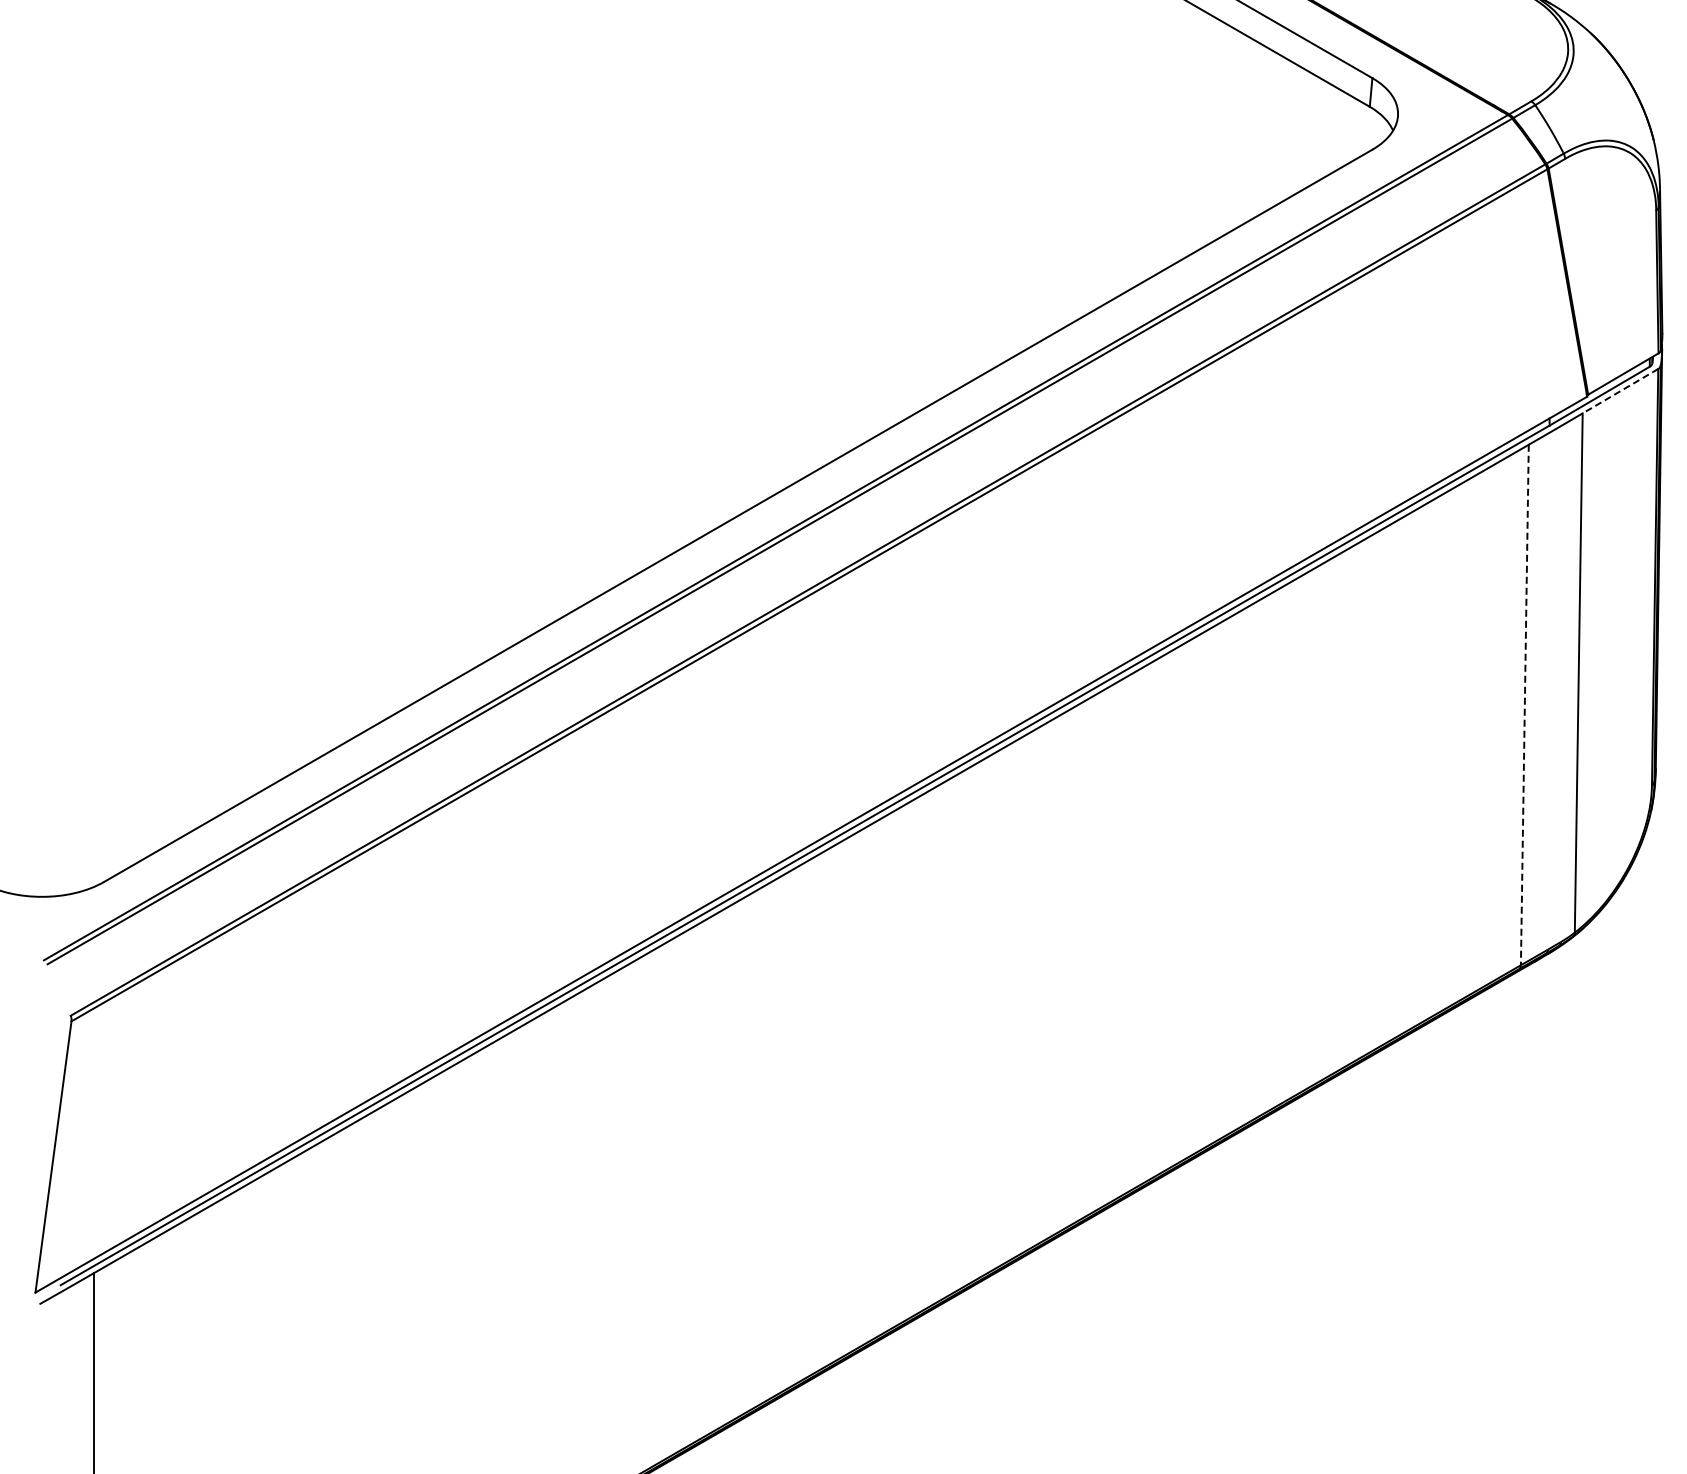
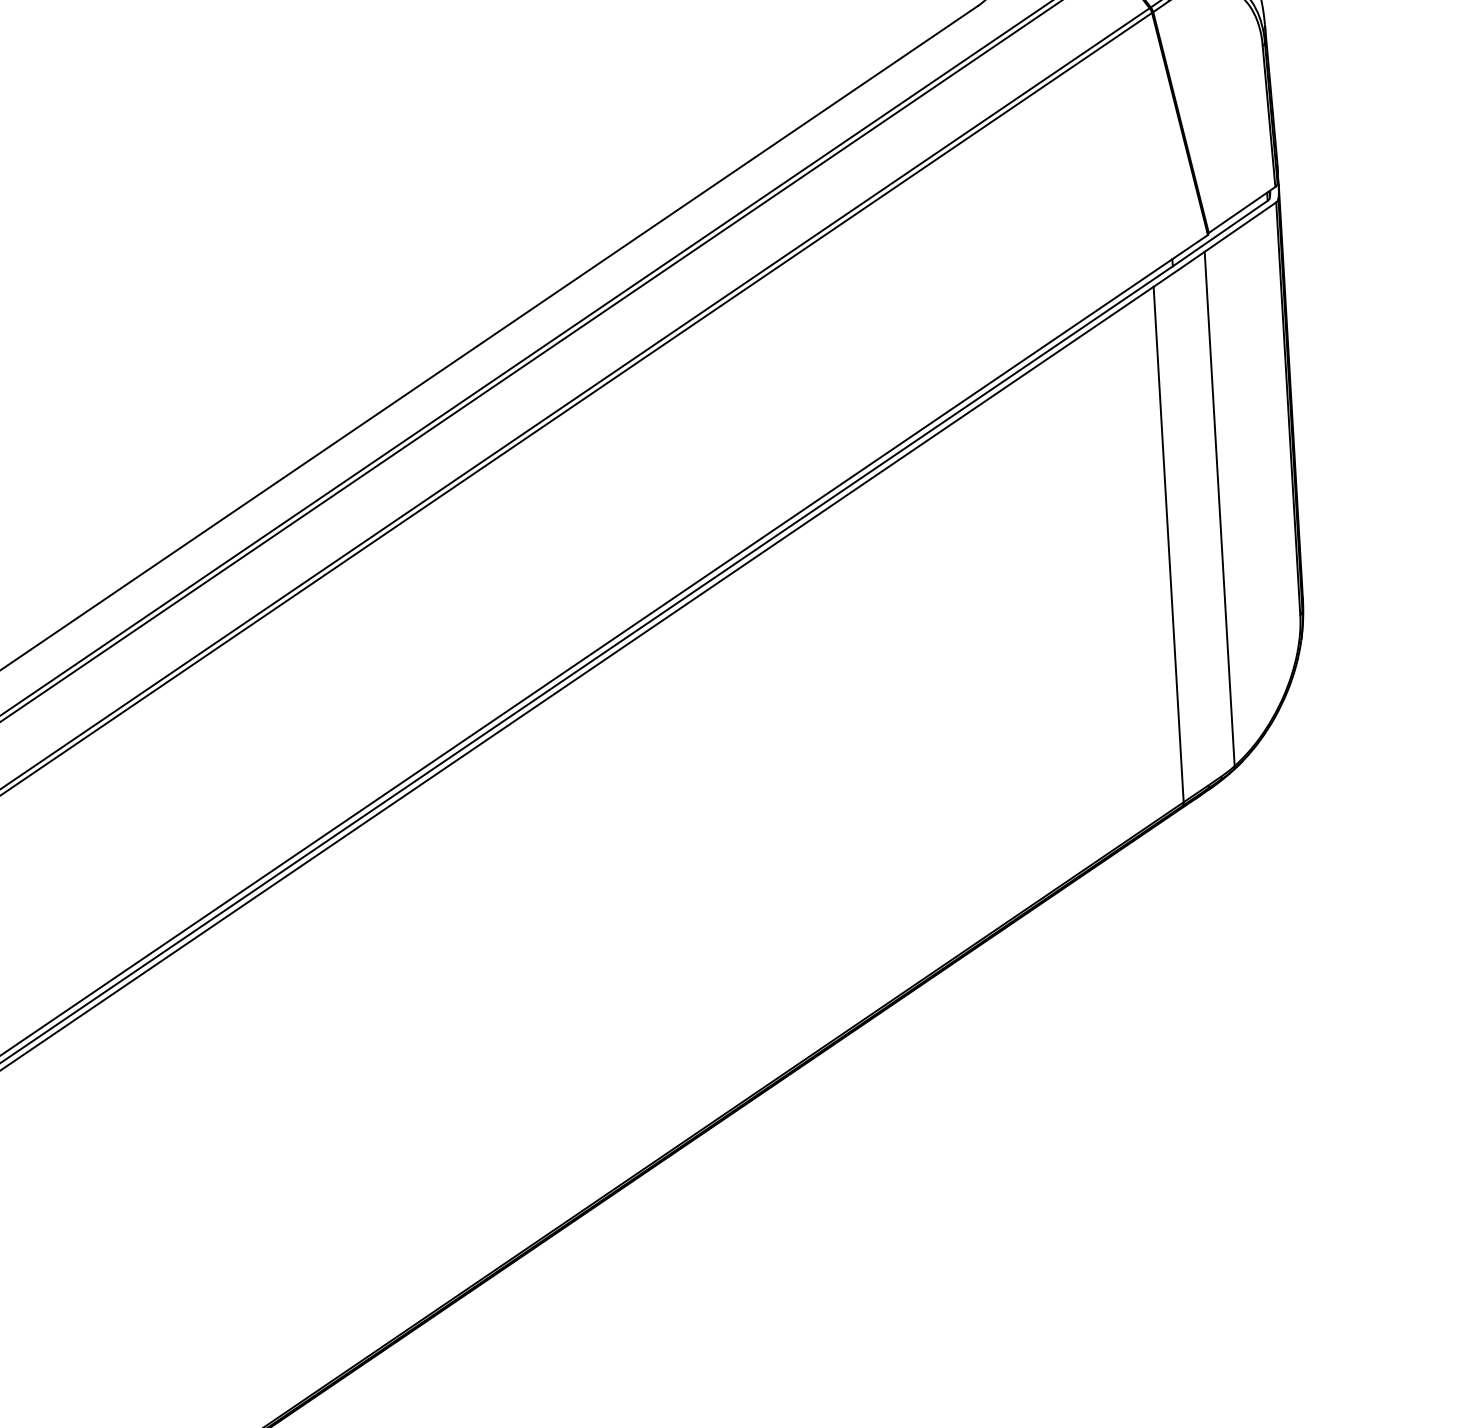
line: (1620, 391) -> (1240, 227), dashed -> solid
line: (1524, 705) -> (1168, 545), dashed -> solid

